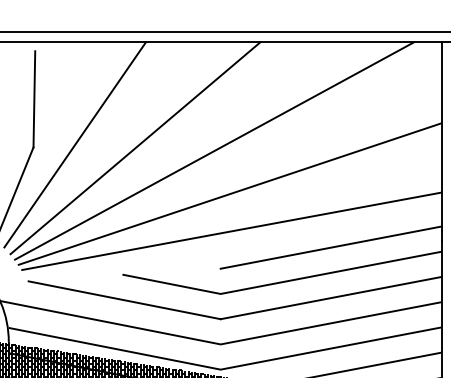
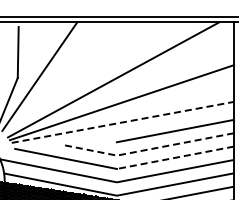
line: (134, 148) -> (71, 78), removed
line: (233, 231) -> (123, 122), solid -> dashed
line: (280, 282) -> (148, 149), solid -> dashed
line: (331, 297) -> (175, 157), solid -> dashed

